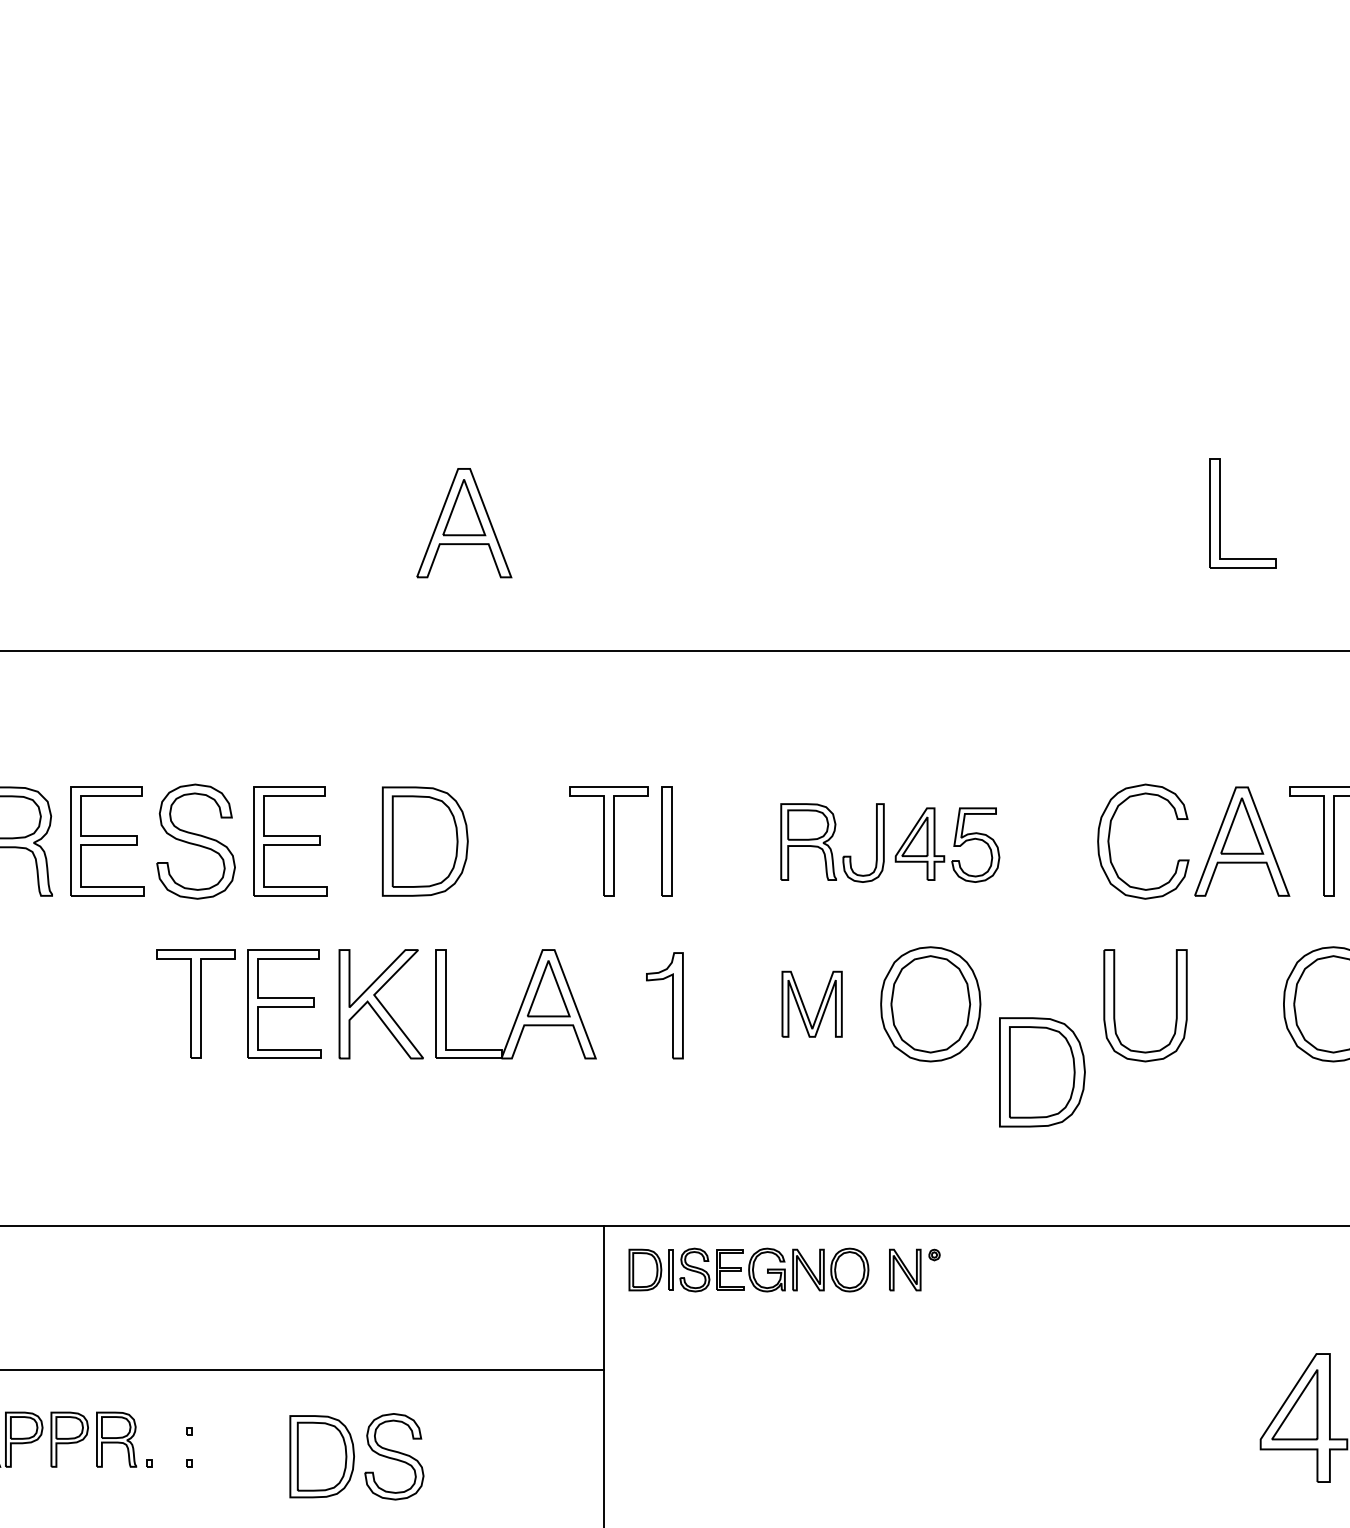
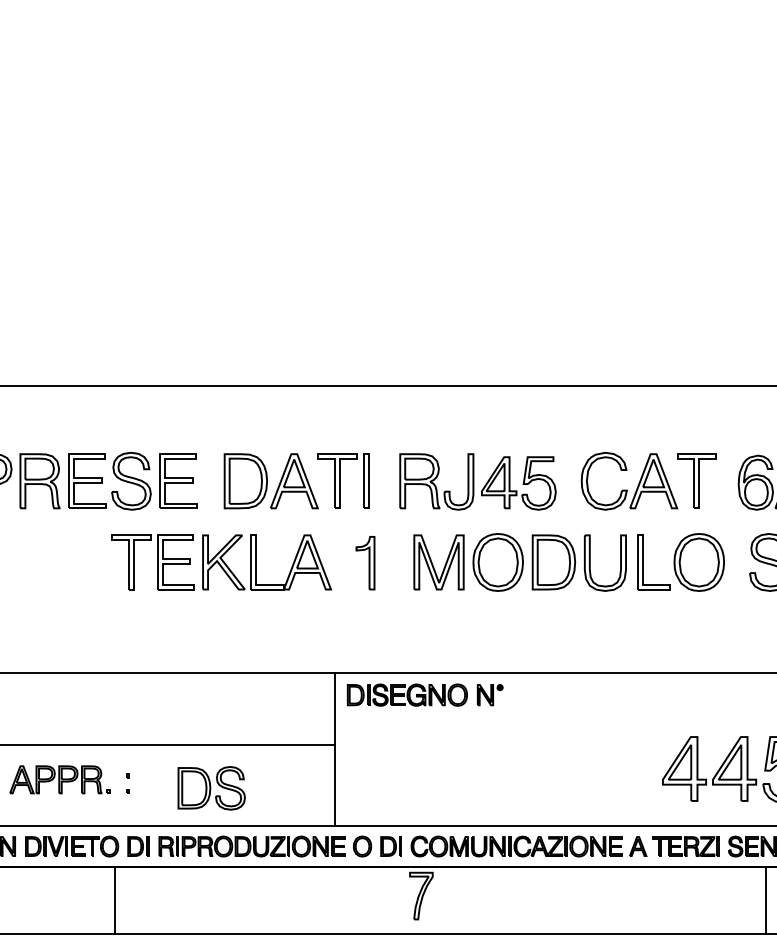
part: (1221, 513) -> (643, 562), moved
part: (464, 523) -> (294, 481), moved
part: (889, 842) -> (477, 481), size x1.43
part: (811, 1004) -> (438, 562), size x1.67
part: (1041, 1072) -> (553, 562), moved

